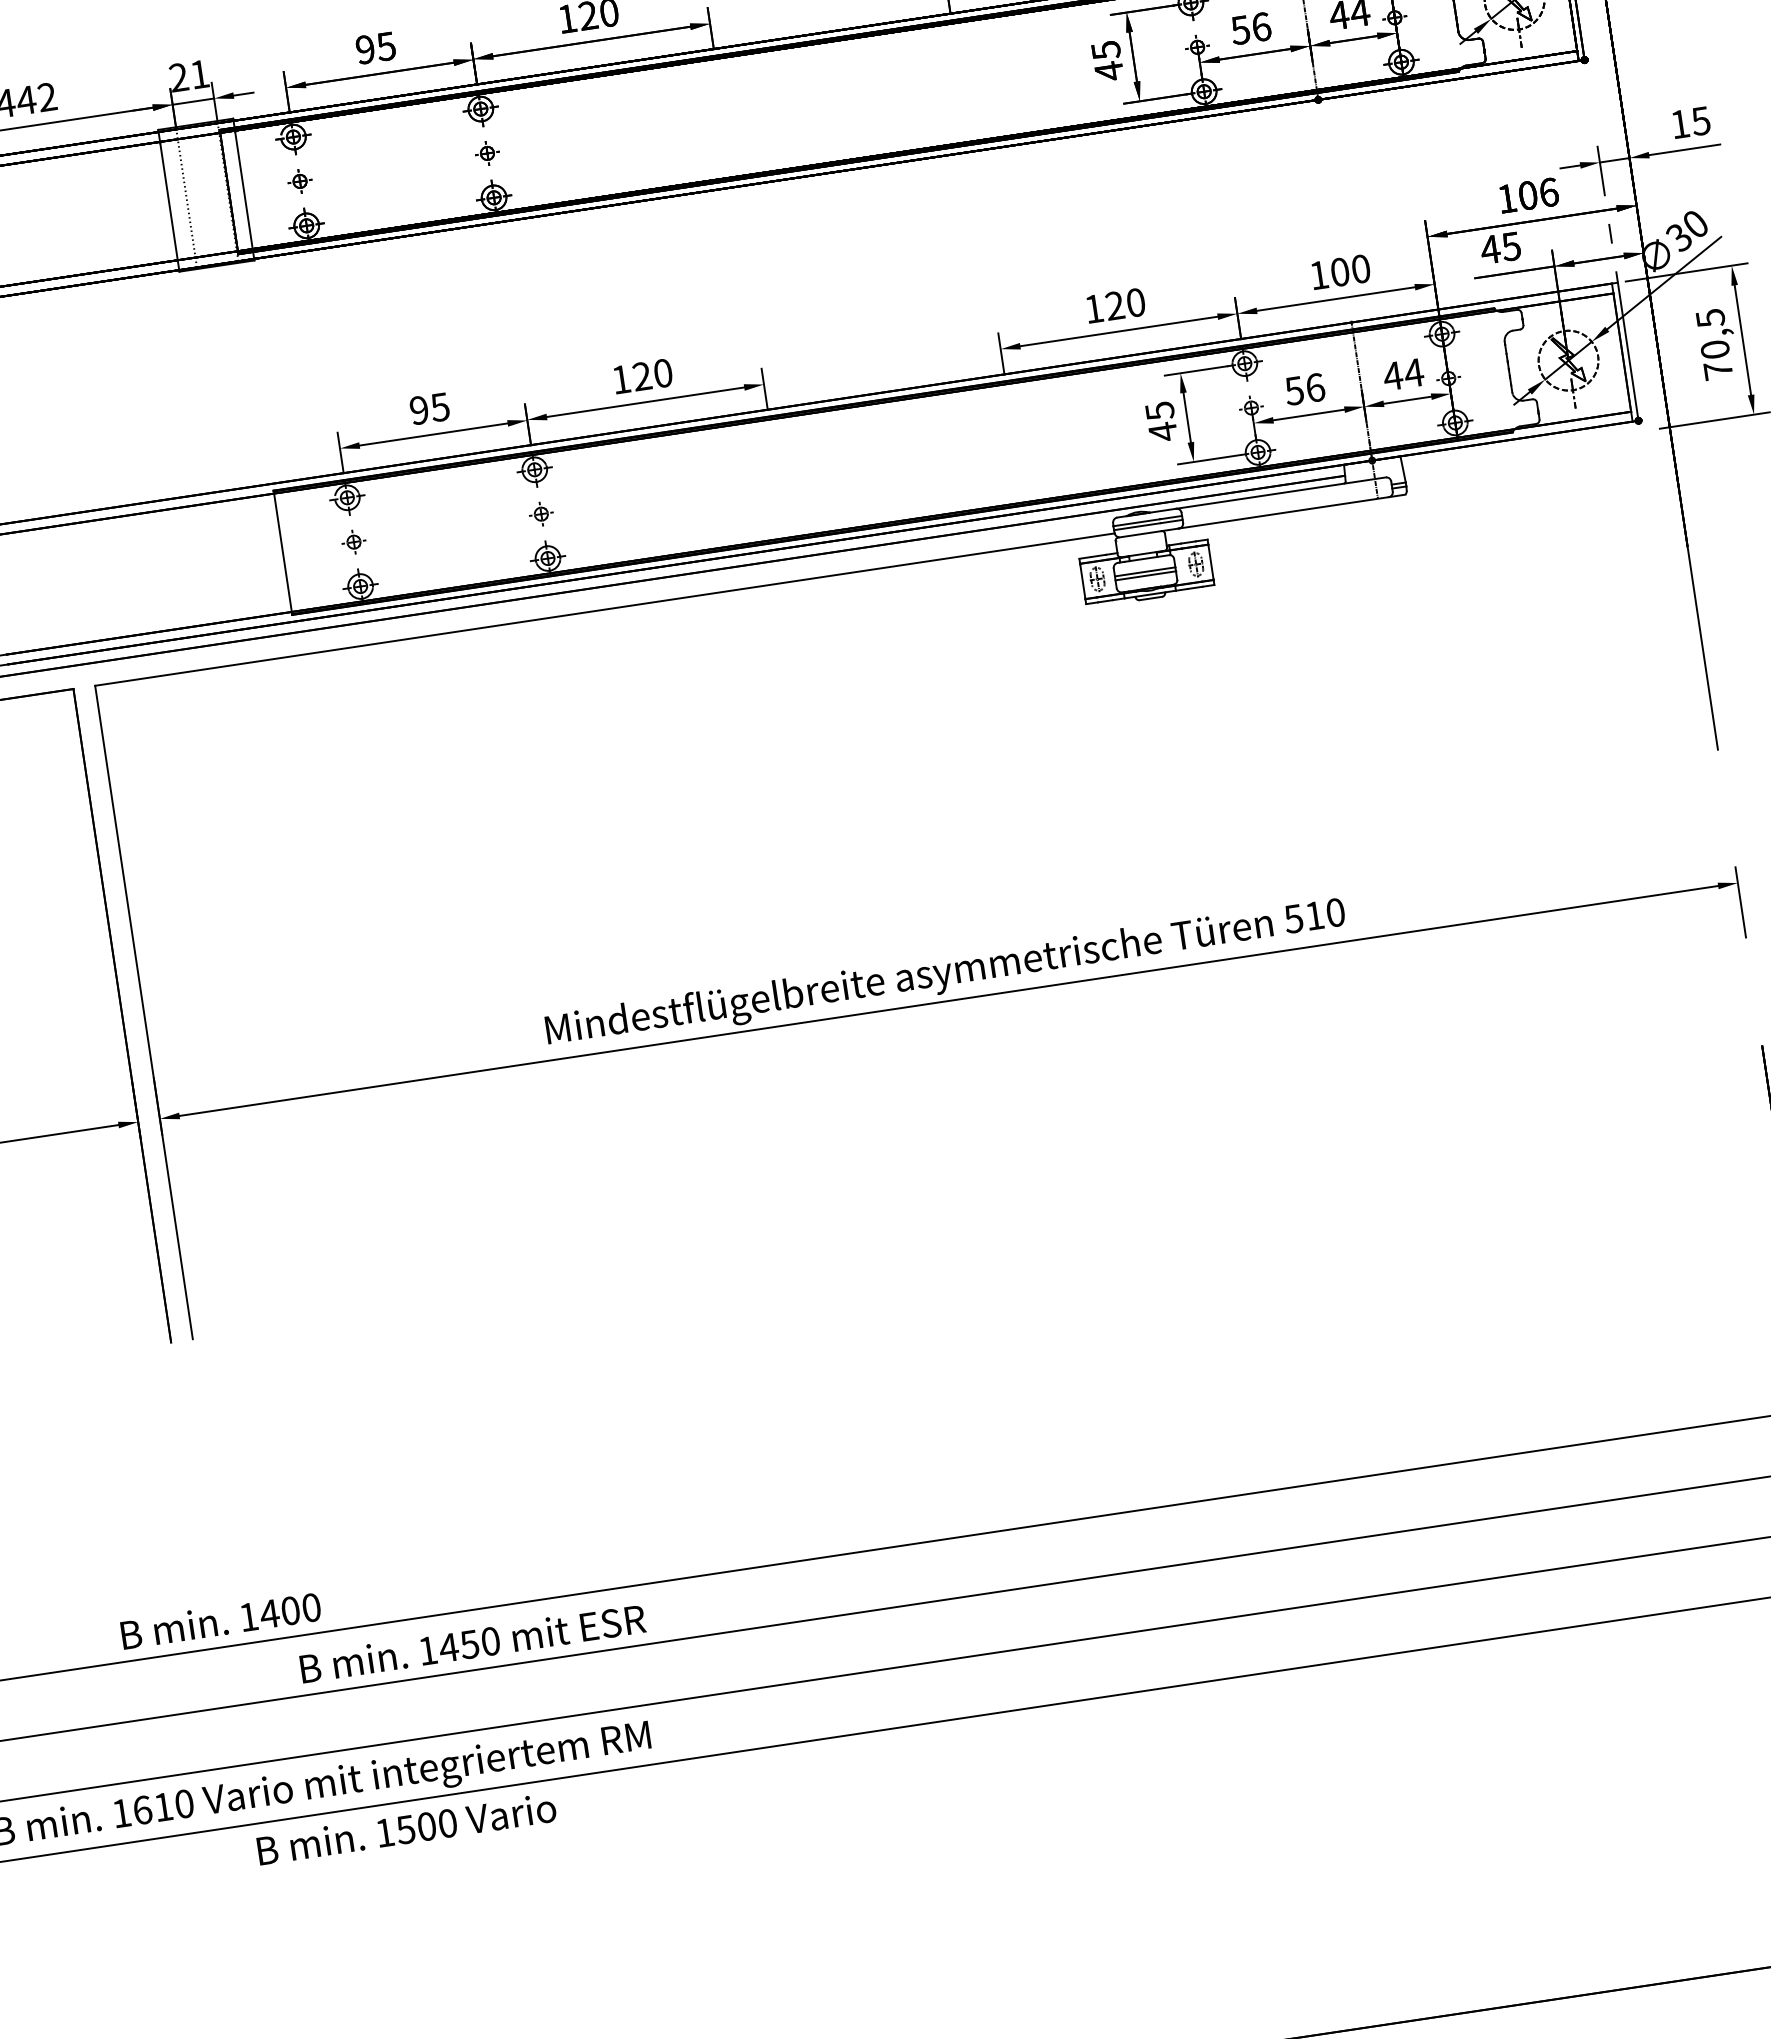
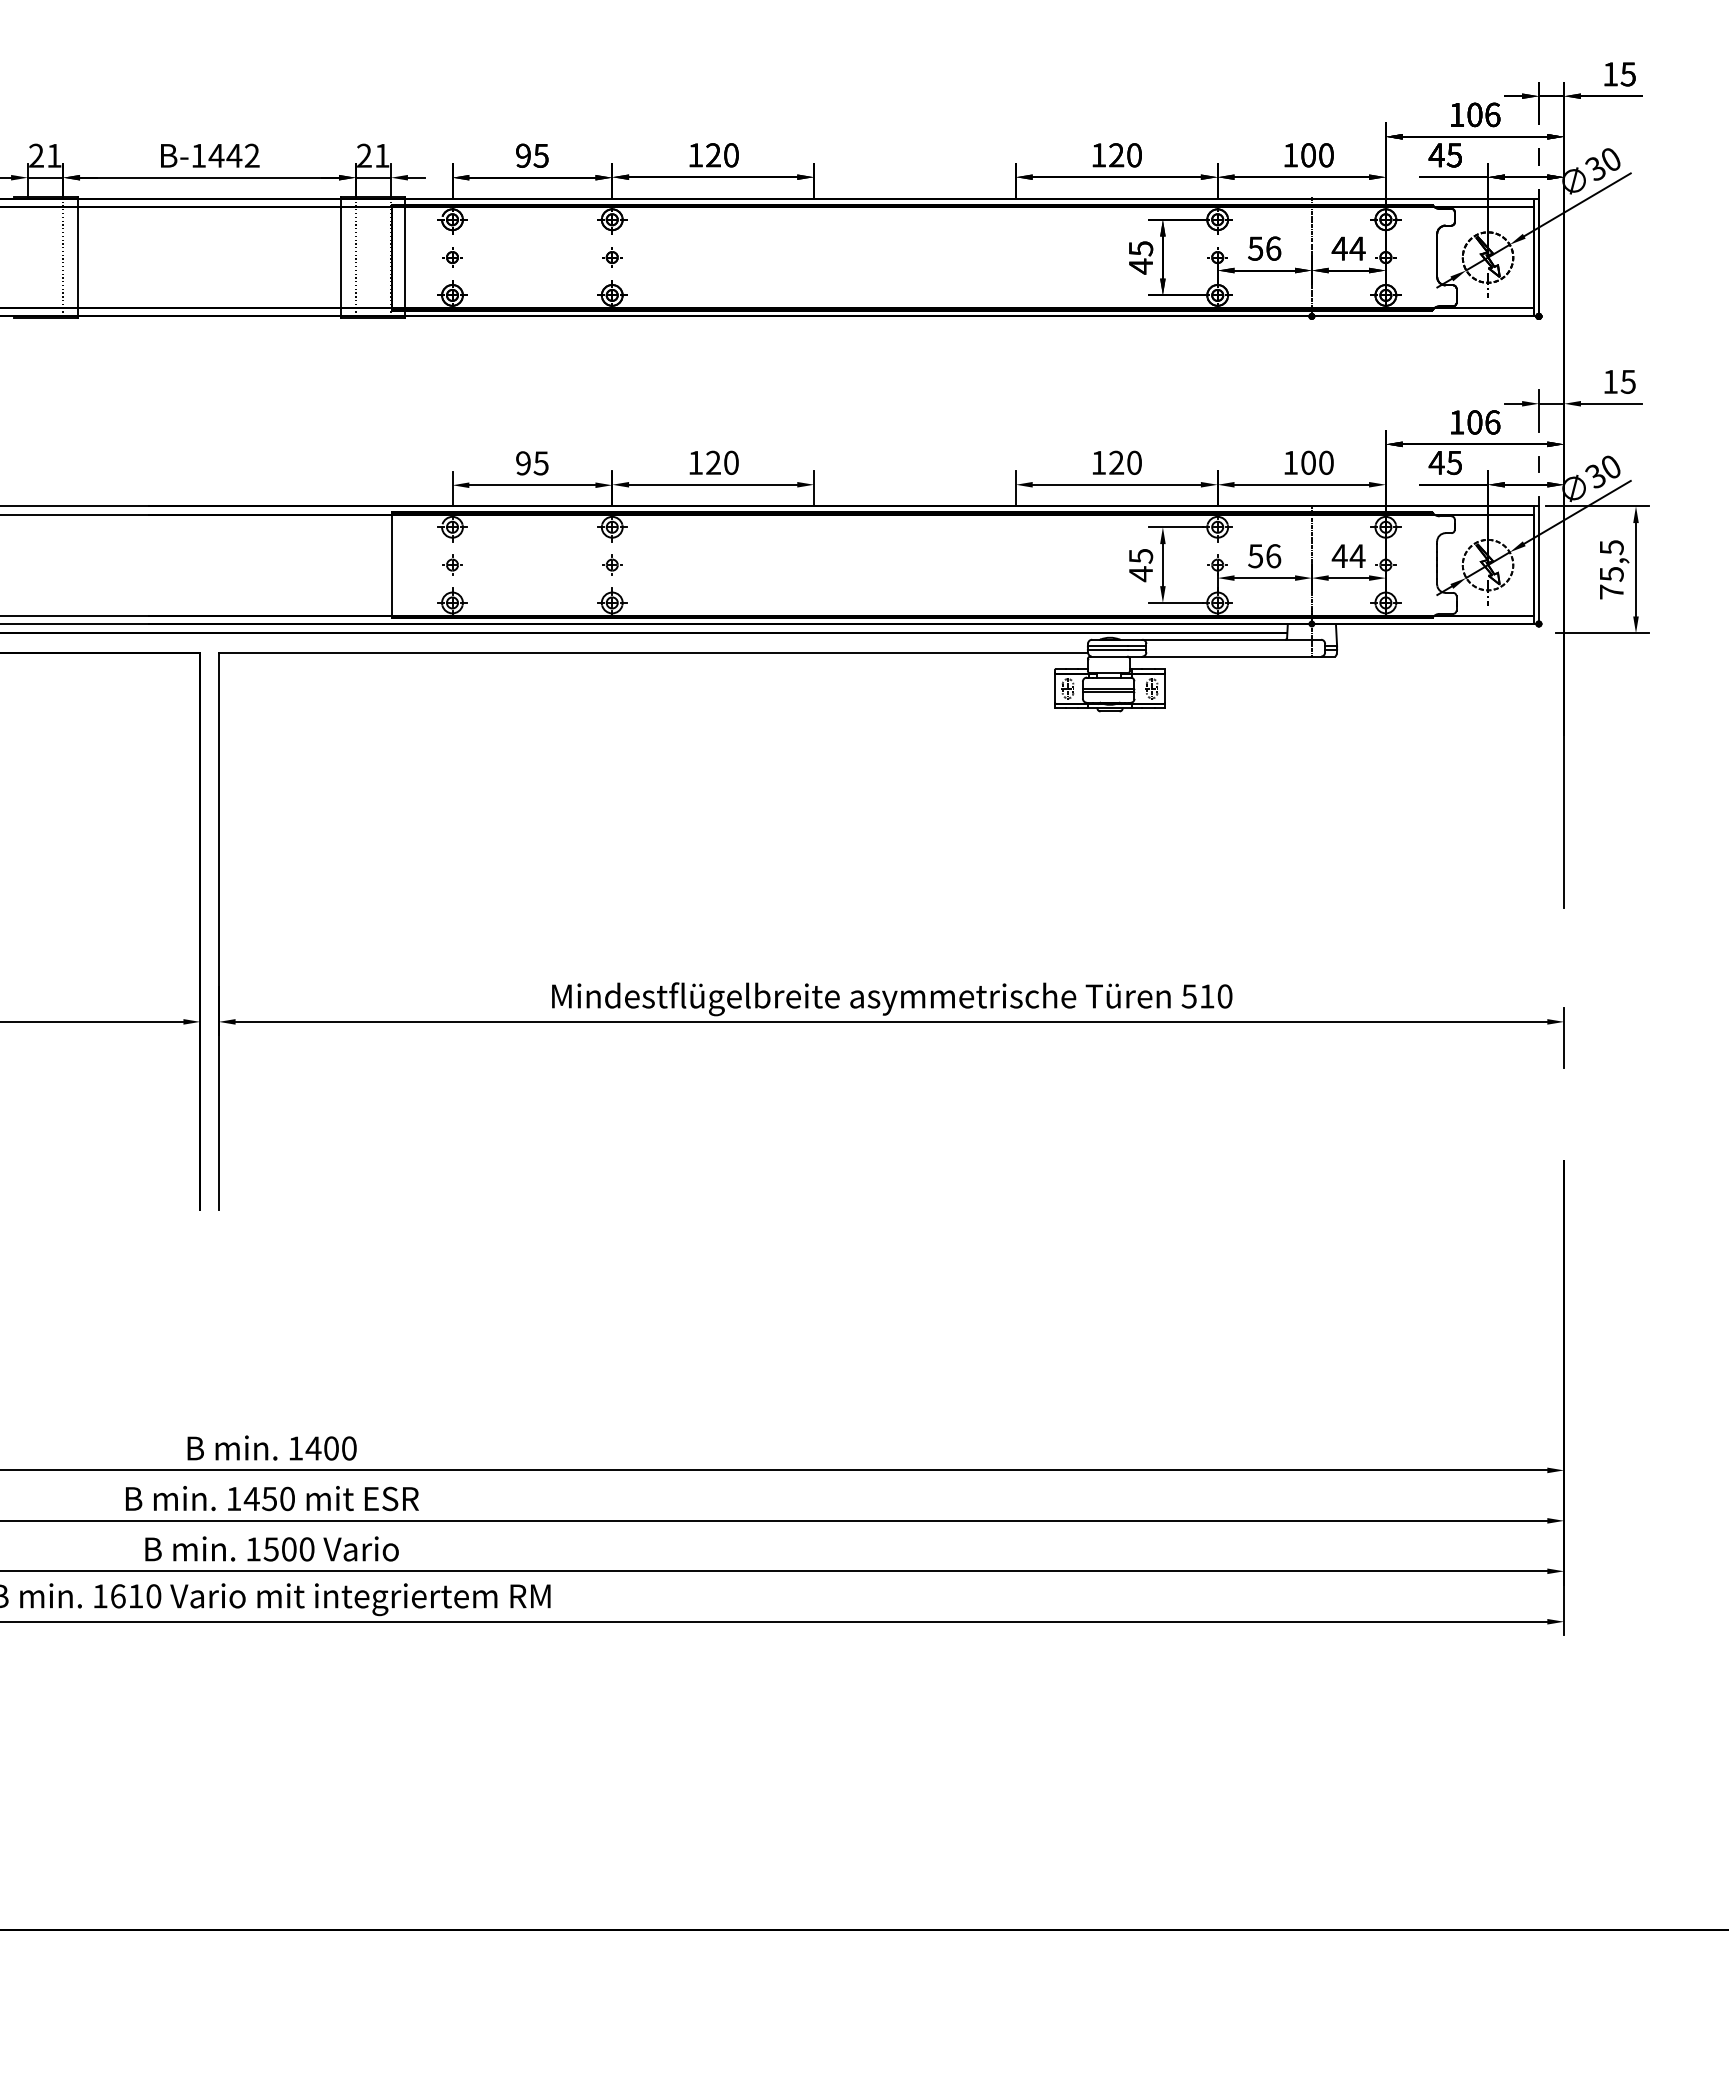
text: (1714, 350) -> (1611, 574), 70,5 -> 75,5
text: (220, 1620) -> (271, 1447), moved
text: (473, 1643) -> (272, 1498), moved
text: (405, 1828) -> (271, 1548), moved

